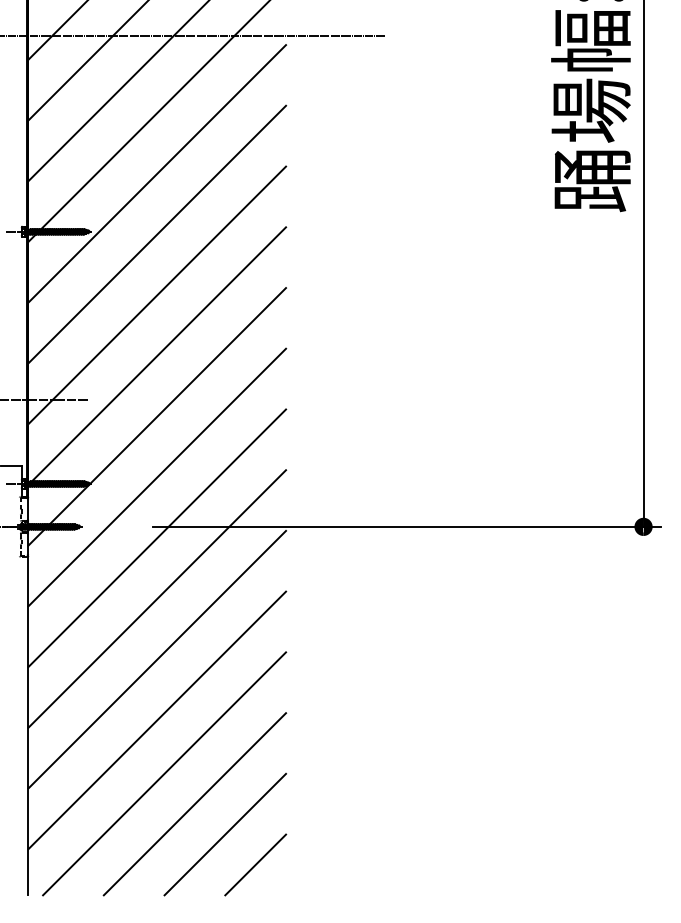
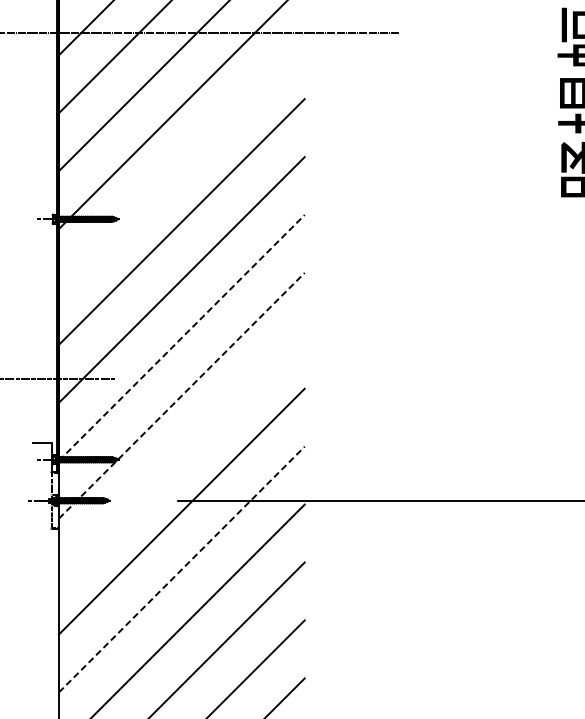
line: (157, 173) -> (182, 163), removed
line: (157, 355) -> (182, 337), solid -> dashed
line: (157, 416) -> (182, 395), solid -> dashed
line: (157, 477) -> (182, 453), removed
line: (157, 598) -> (182, 569), solid -> dashed

